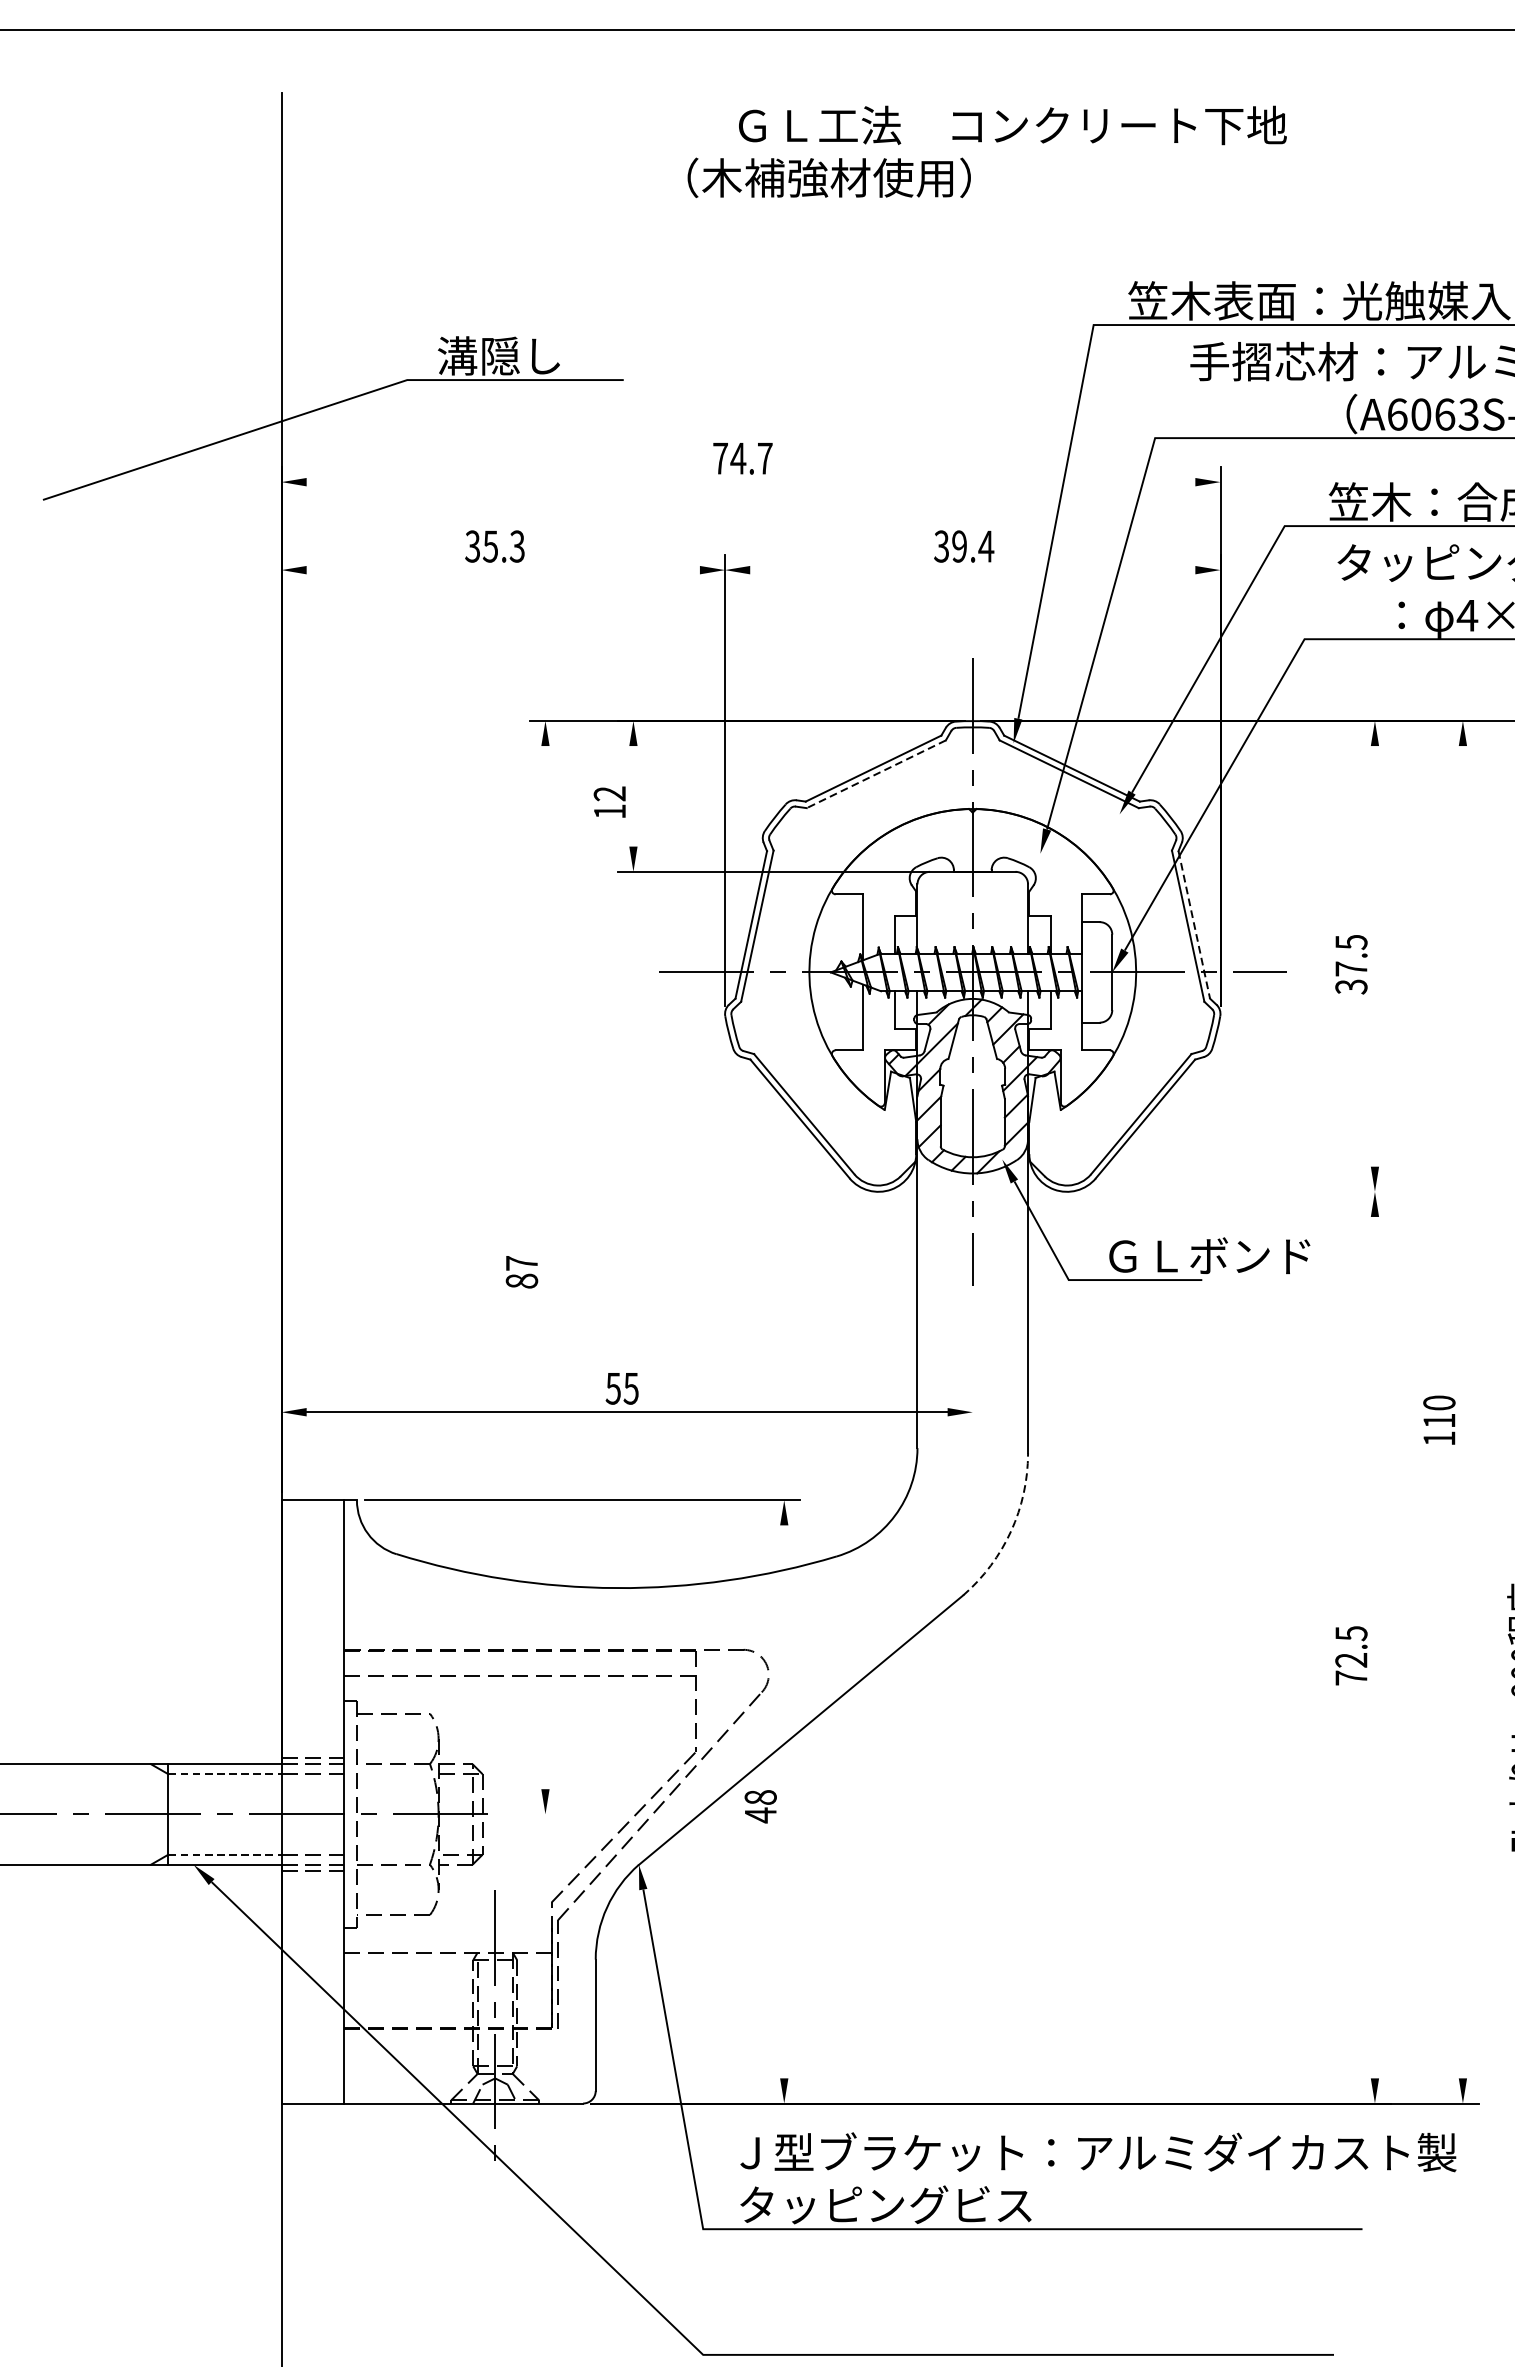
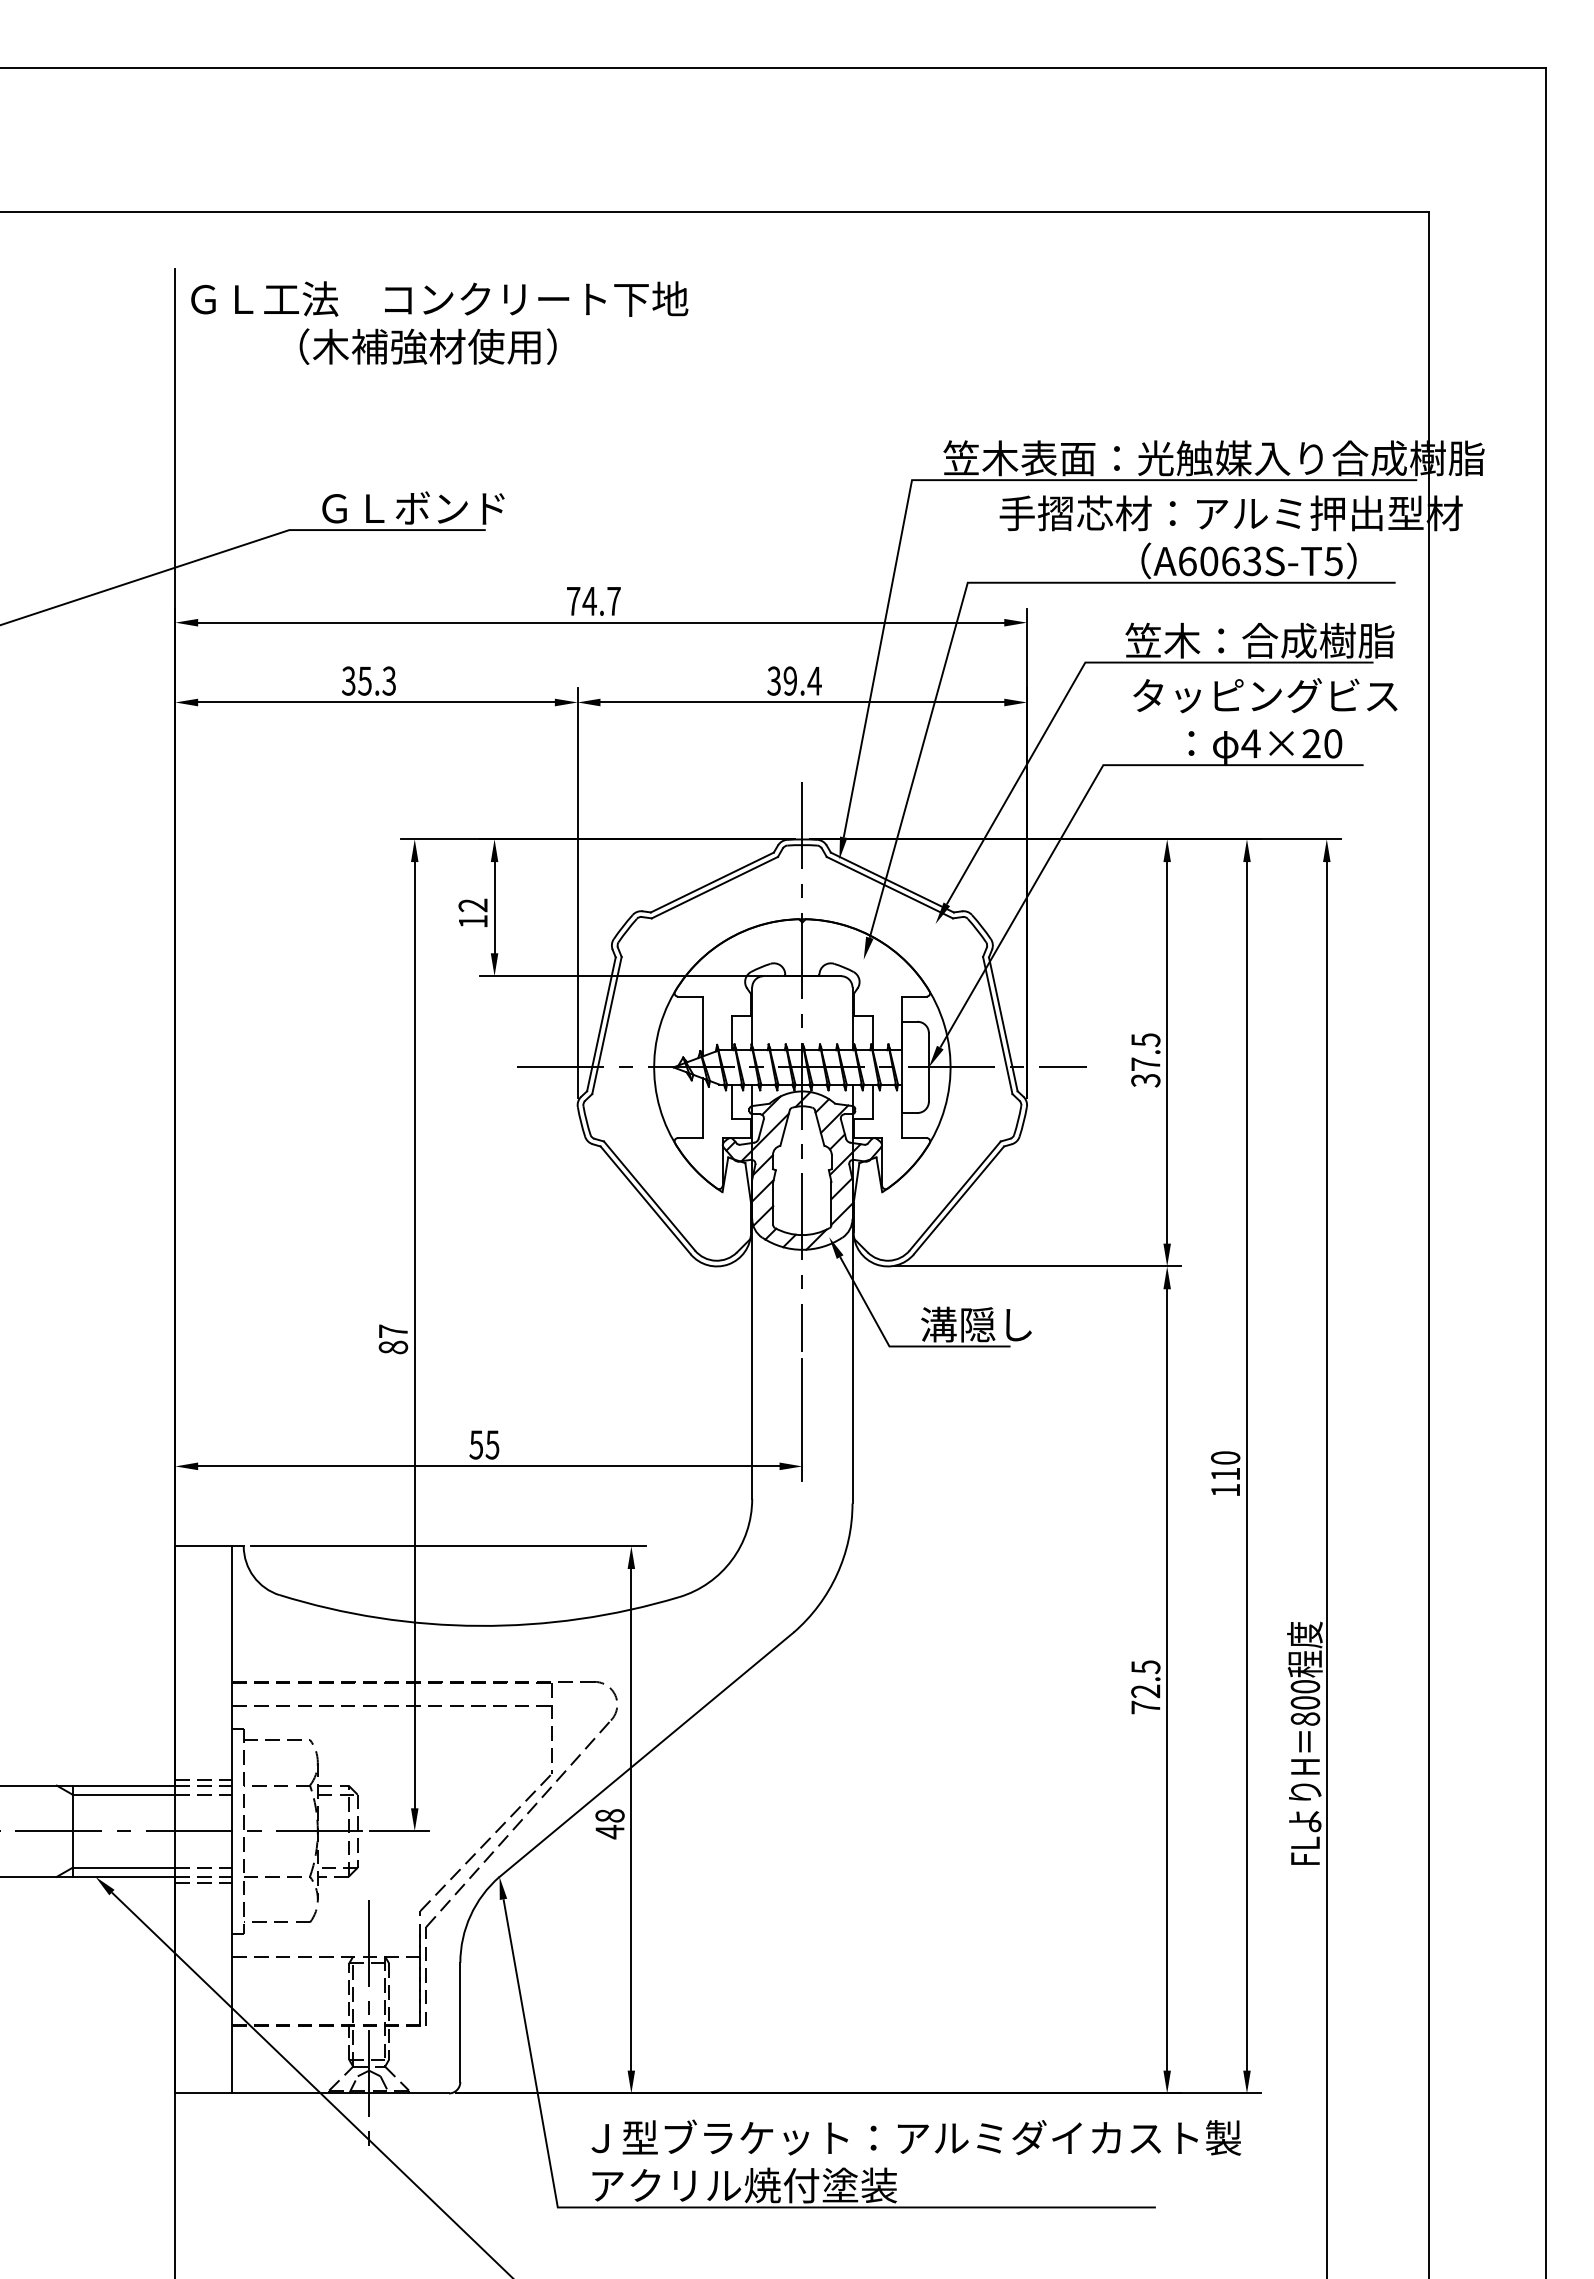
text: (1012, 124) -> (439, 298), moved
text: (828, 177) -> (427, 346), moved
text: (540, 356) -> (410, 508), 溝隠し -> ＧＬボンド
line: (751, 481) -> (601, 622), added
line: (503, 570) -> (376, 702), added
line: (972, 570) -> (802, 702), added
line: (875, 774) -> (714, 887), dashed -> solid
line: (633, 796) -> (494, 907), added
line: (1194, 925) -> (1003, 1024), dashed -> solid
line: (1375, 955) -> (1167, 1052), added
line: (1233, 1191) -> (1038, 1266), added
text: (1206, 1255) -> (1014, 1324), ＧＬボンド -> 溝隠し
line: (545, 1267) -> (414, 1335), added
line: (972, 1360) -> (802, 1419), added
line: (1462, 1412) -> (1246, 1466), added
arc: (1011, 1531) -> (837, 1574), dashed -> solid
line: (1375, 1647) -> (1167, 1679), added
line: (225, 1773) -> (124, 1794), dashed -> solid
line: (784, 1801) -> (631, 1819), added
line: (528, 1814) -> (399, 1831), added
line: (225, 1854) -> (124, 1867), dashed -> solid
text: (907, 2204) -> (743, 2185), タッピングビス -> アクリル焼付塗装

